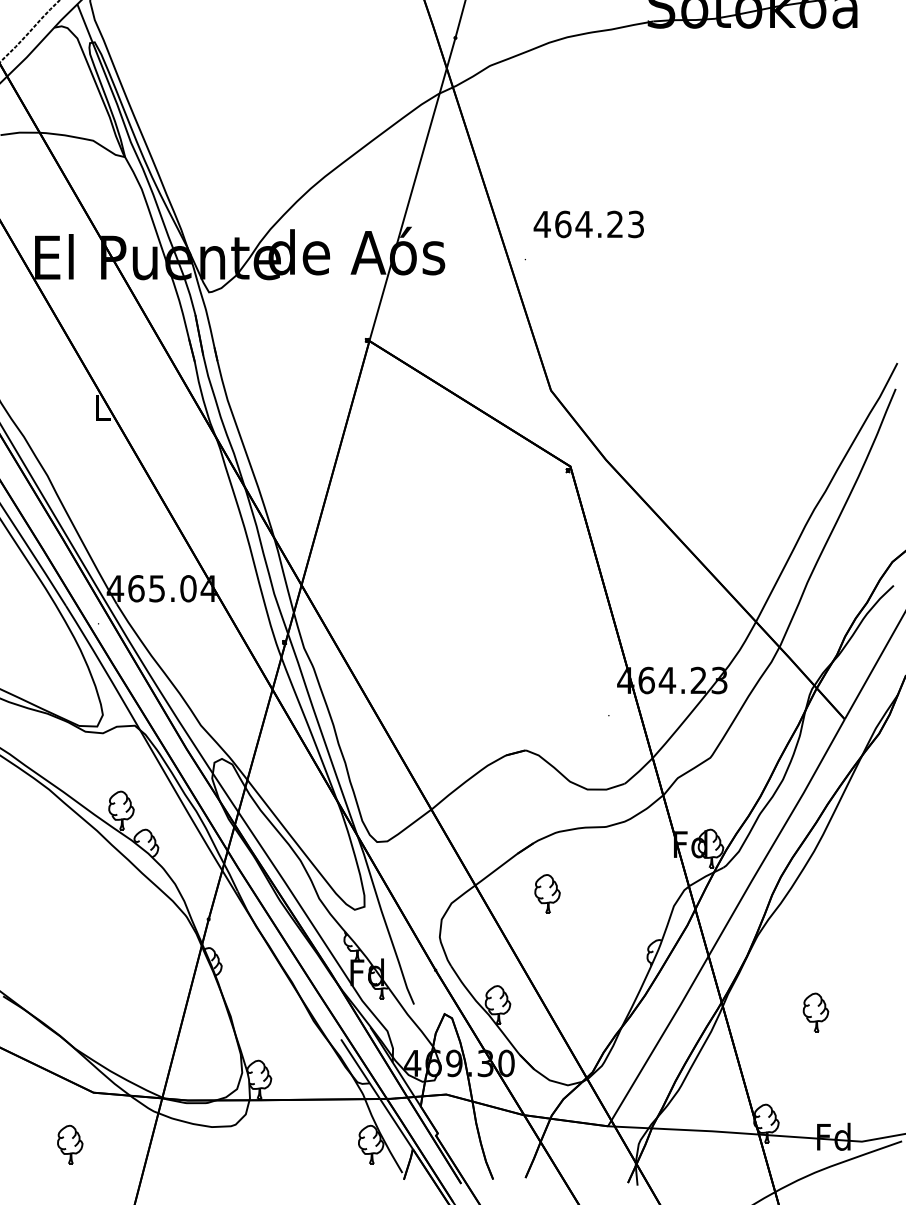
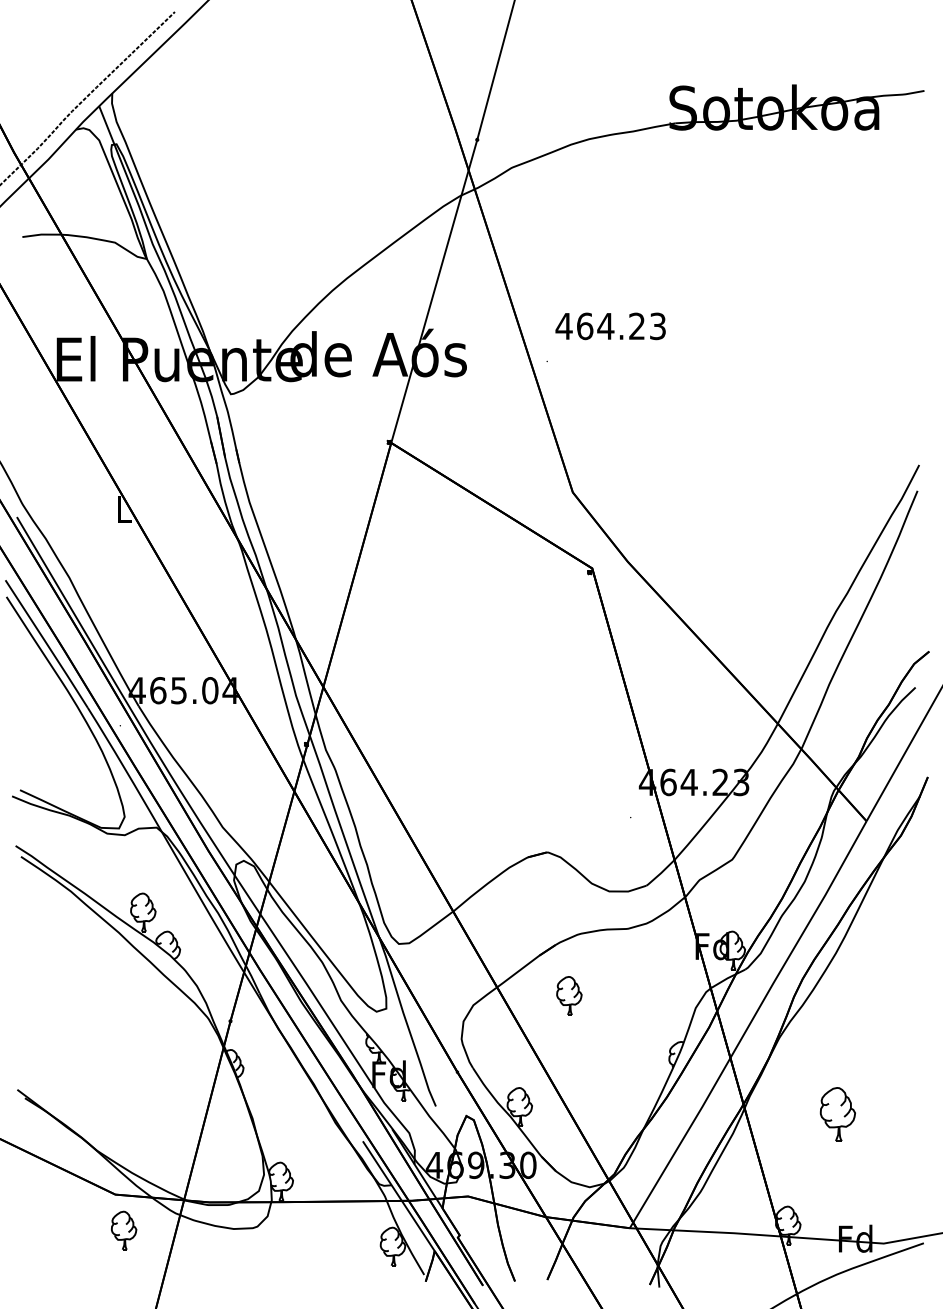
part: (815, 1012) -> (837, 1114), size x1.4
part: (70, 1144) -> (124, 1230), moved

